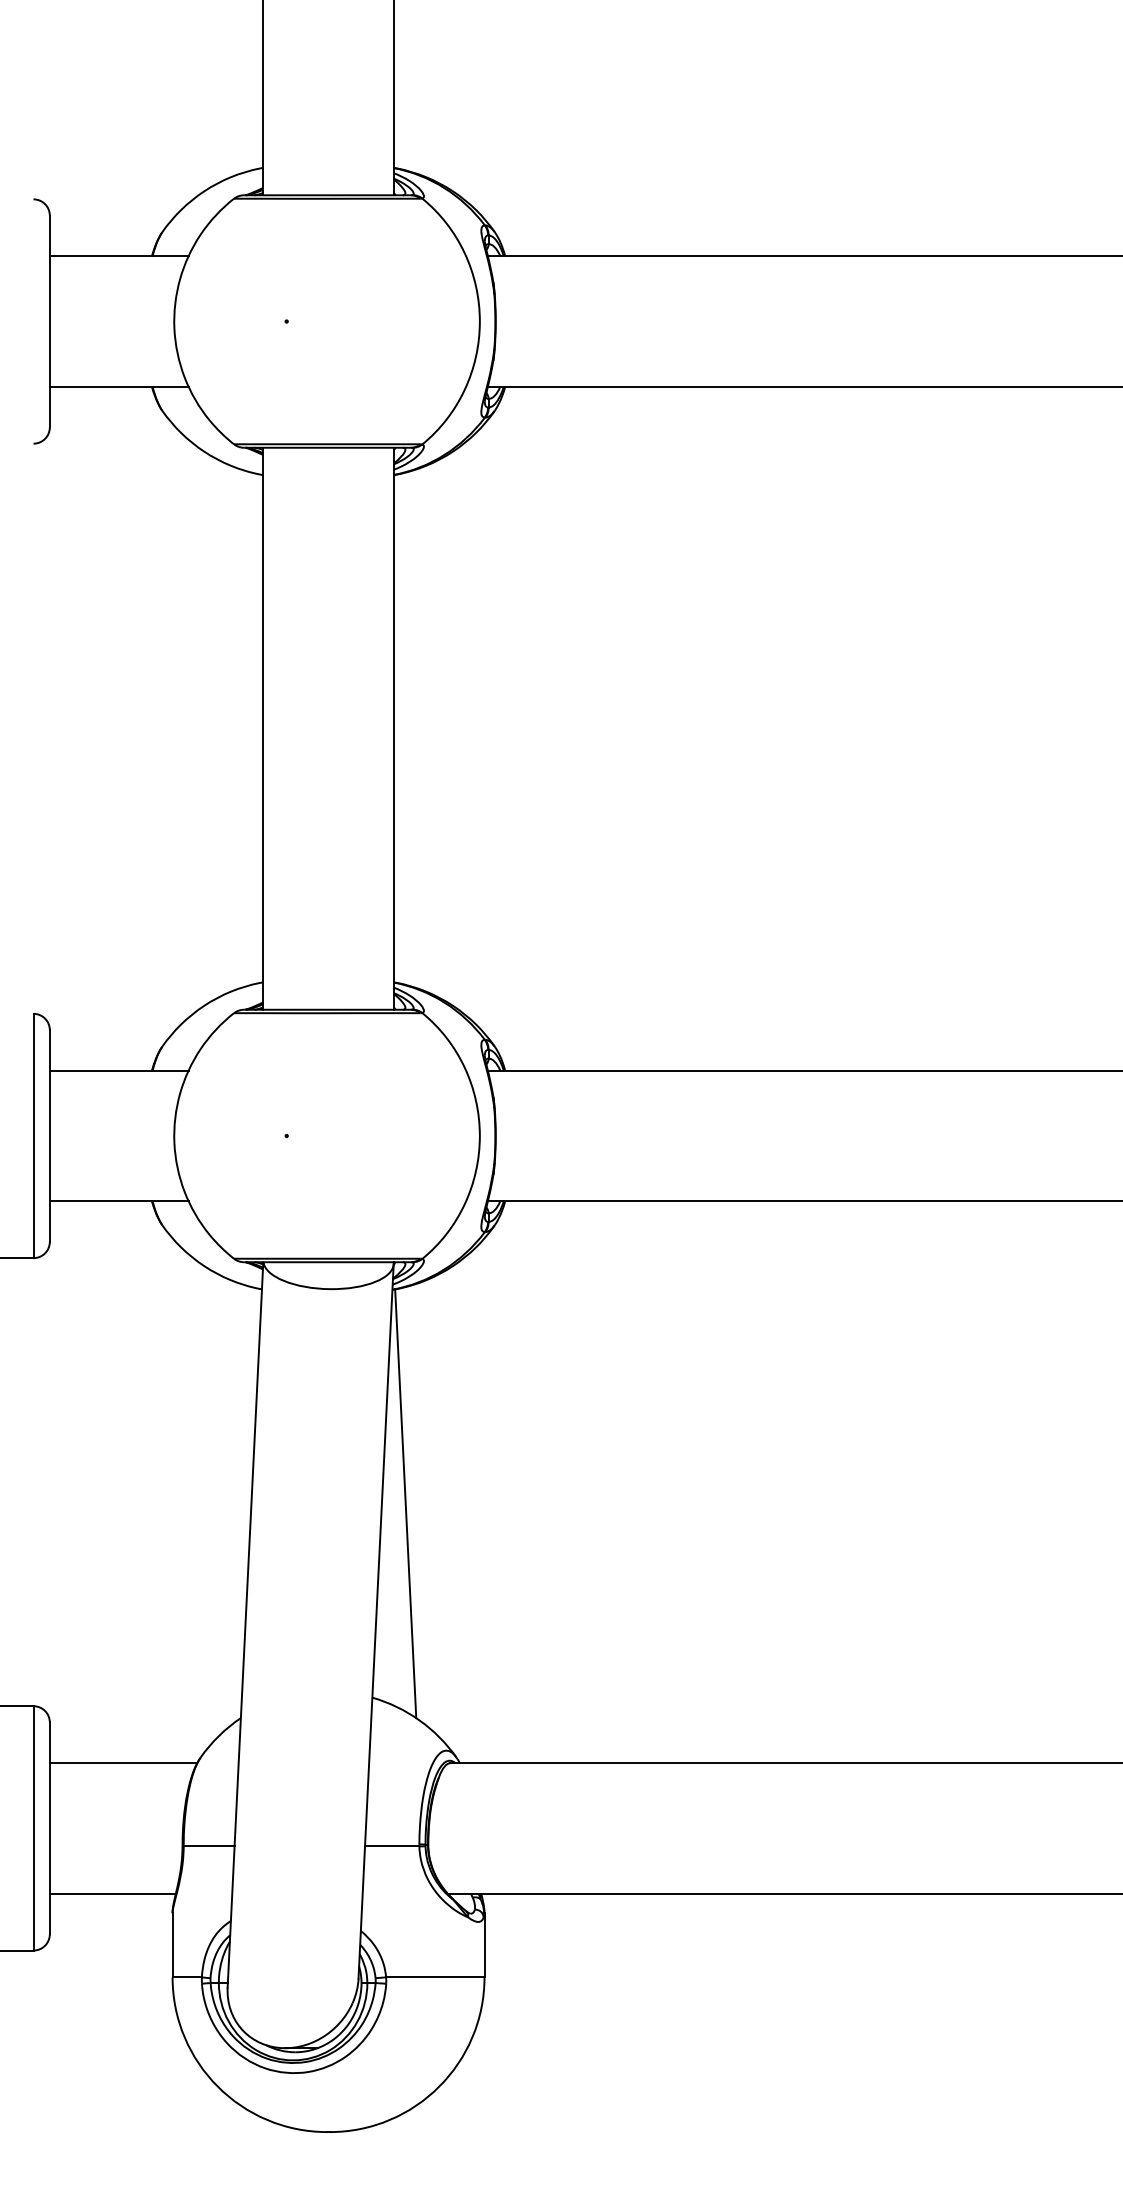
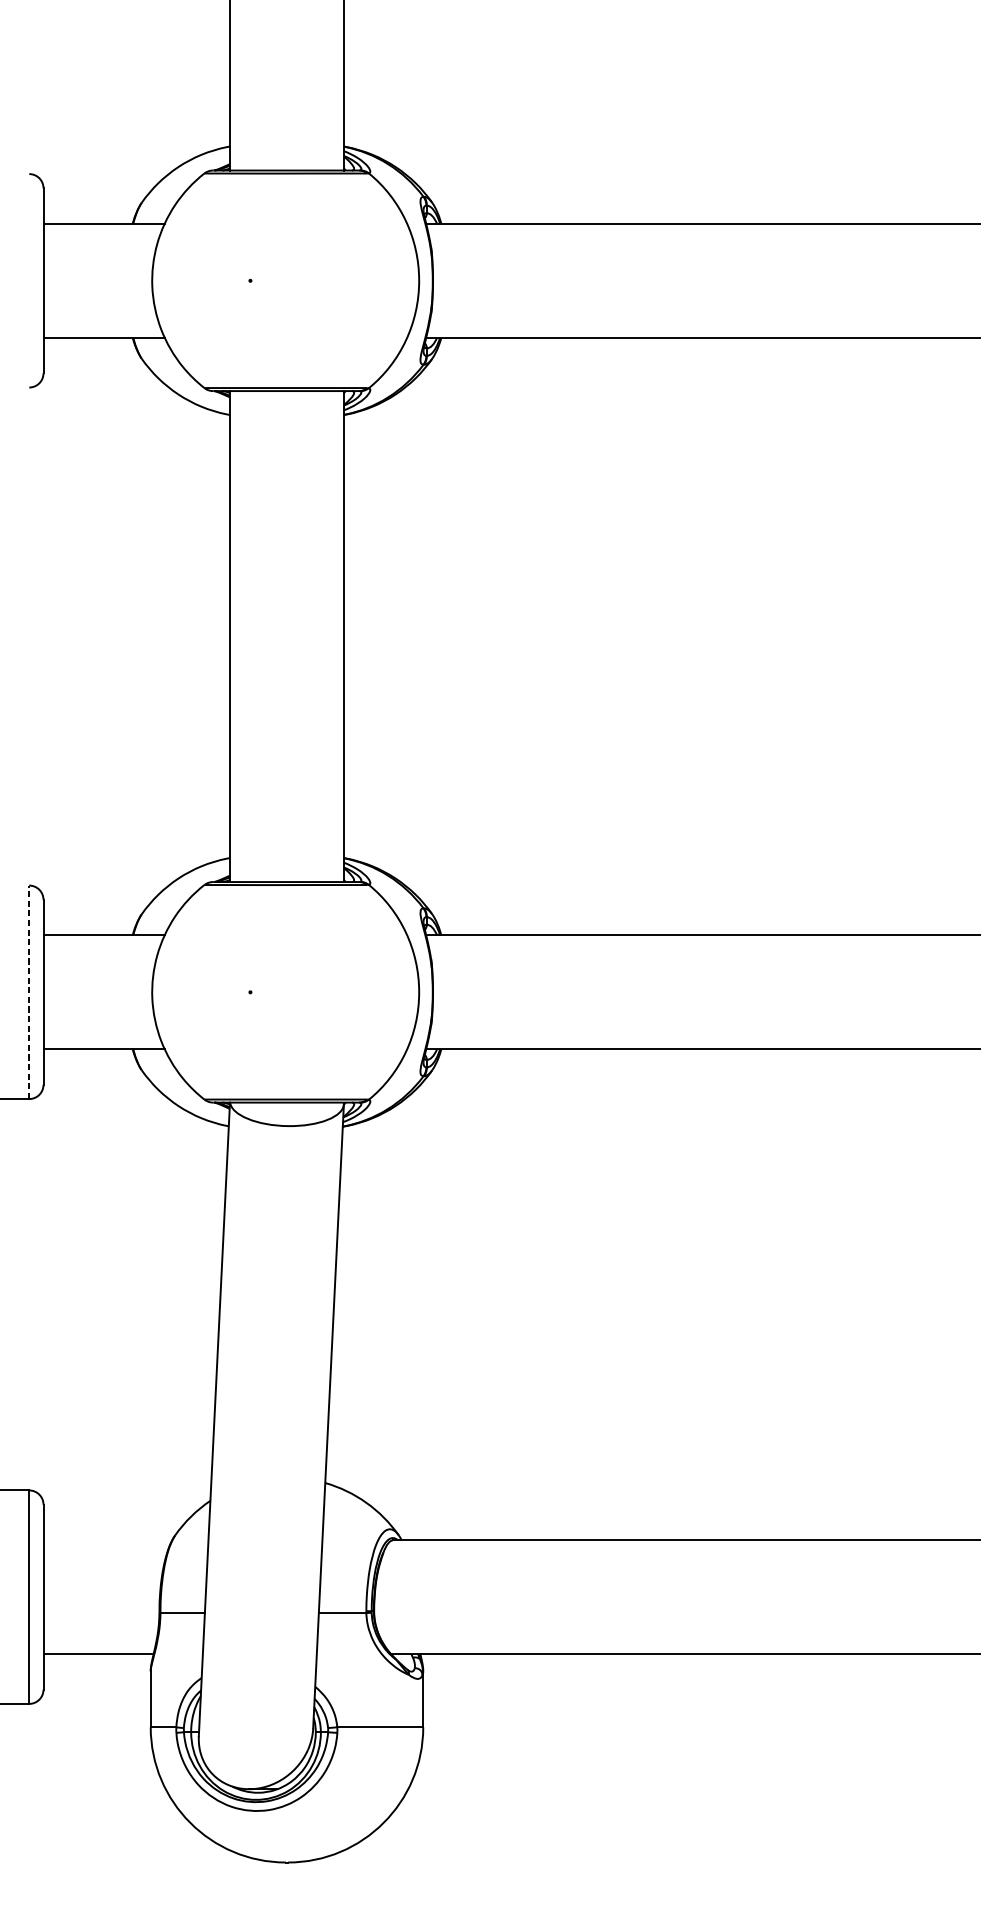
line: (33, 1135) -> (29, 991), solid -> dashed
line: (405, 1503) -> (354, 1313), removed
line: (123, 1763) -> (107, 1540), removed

